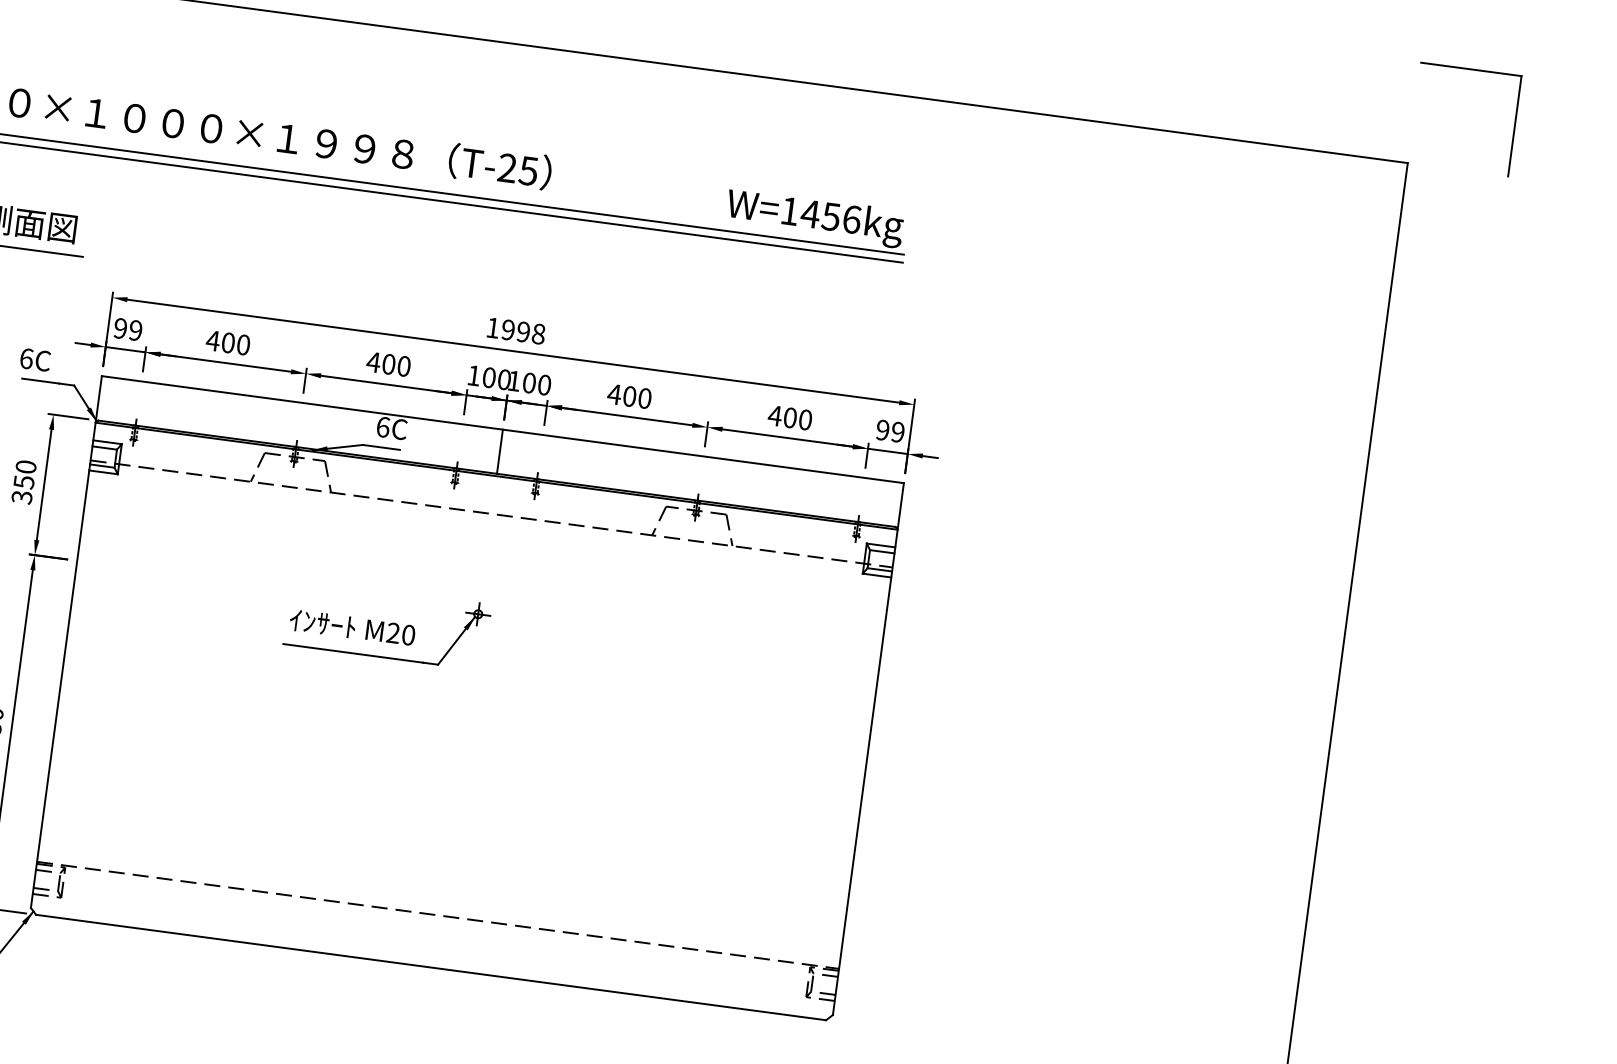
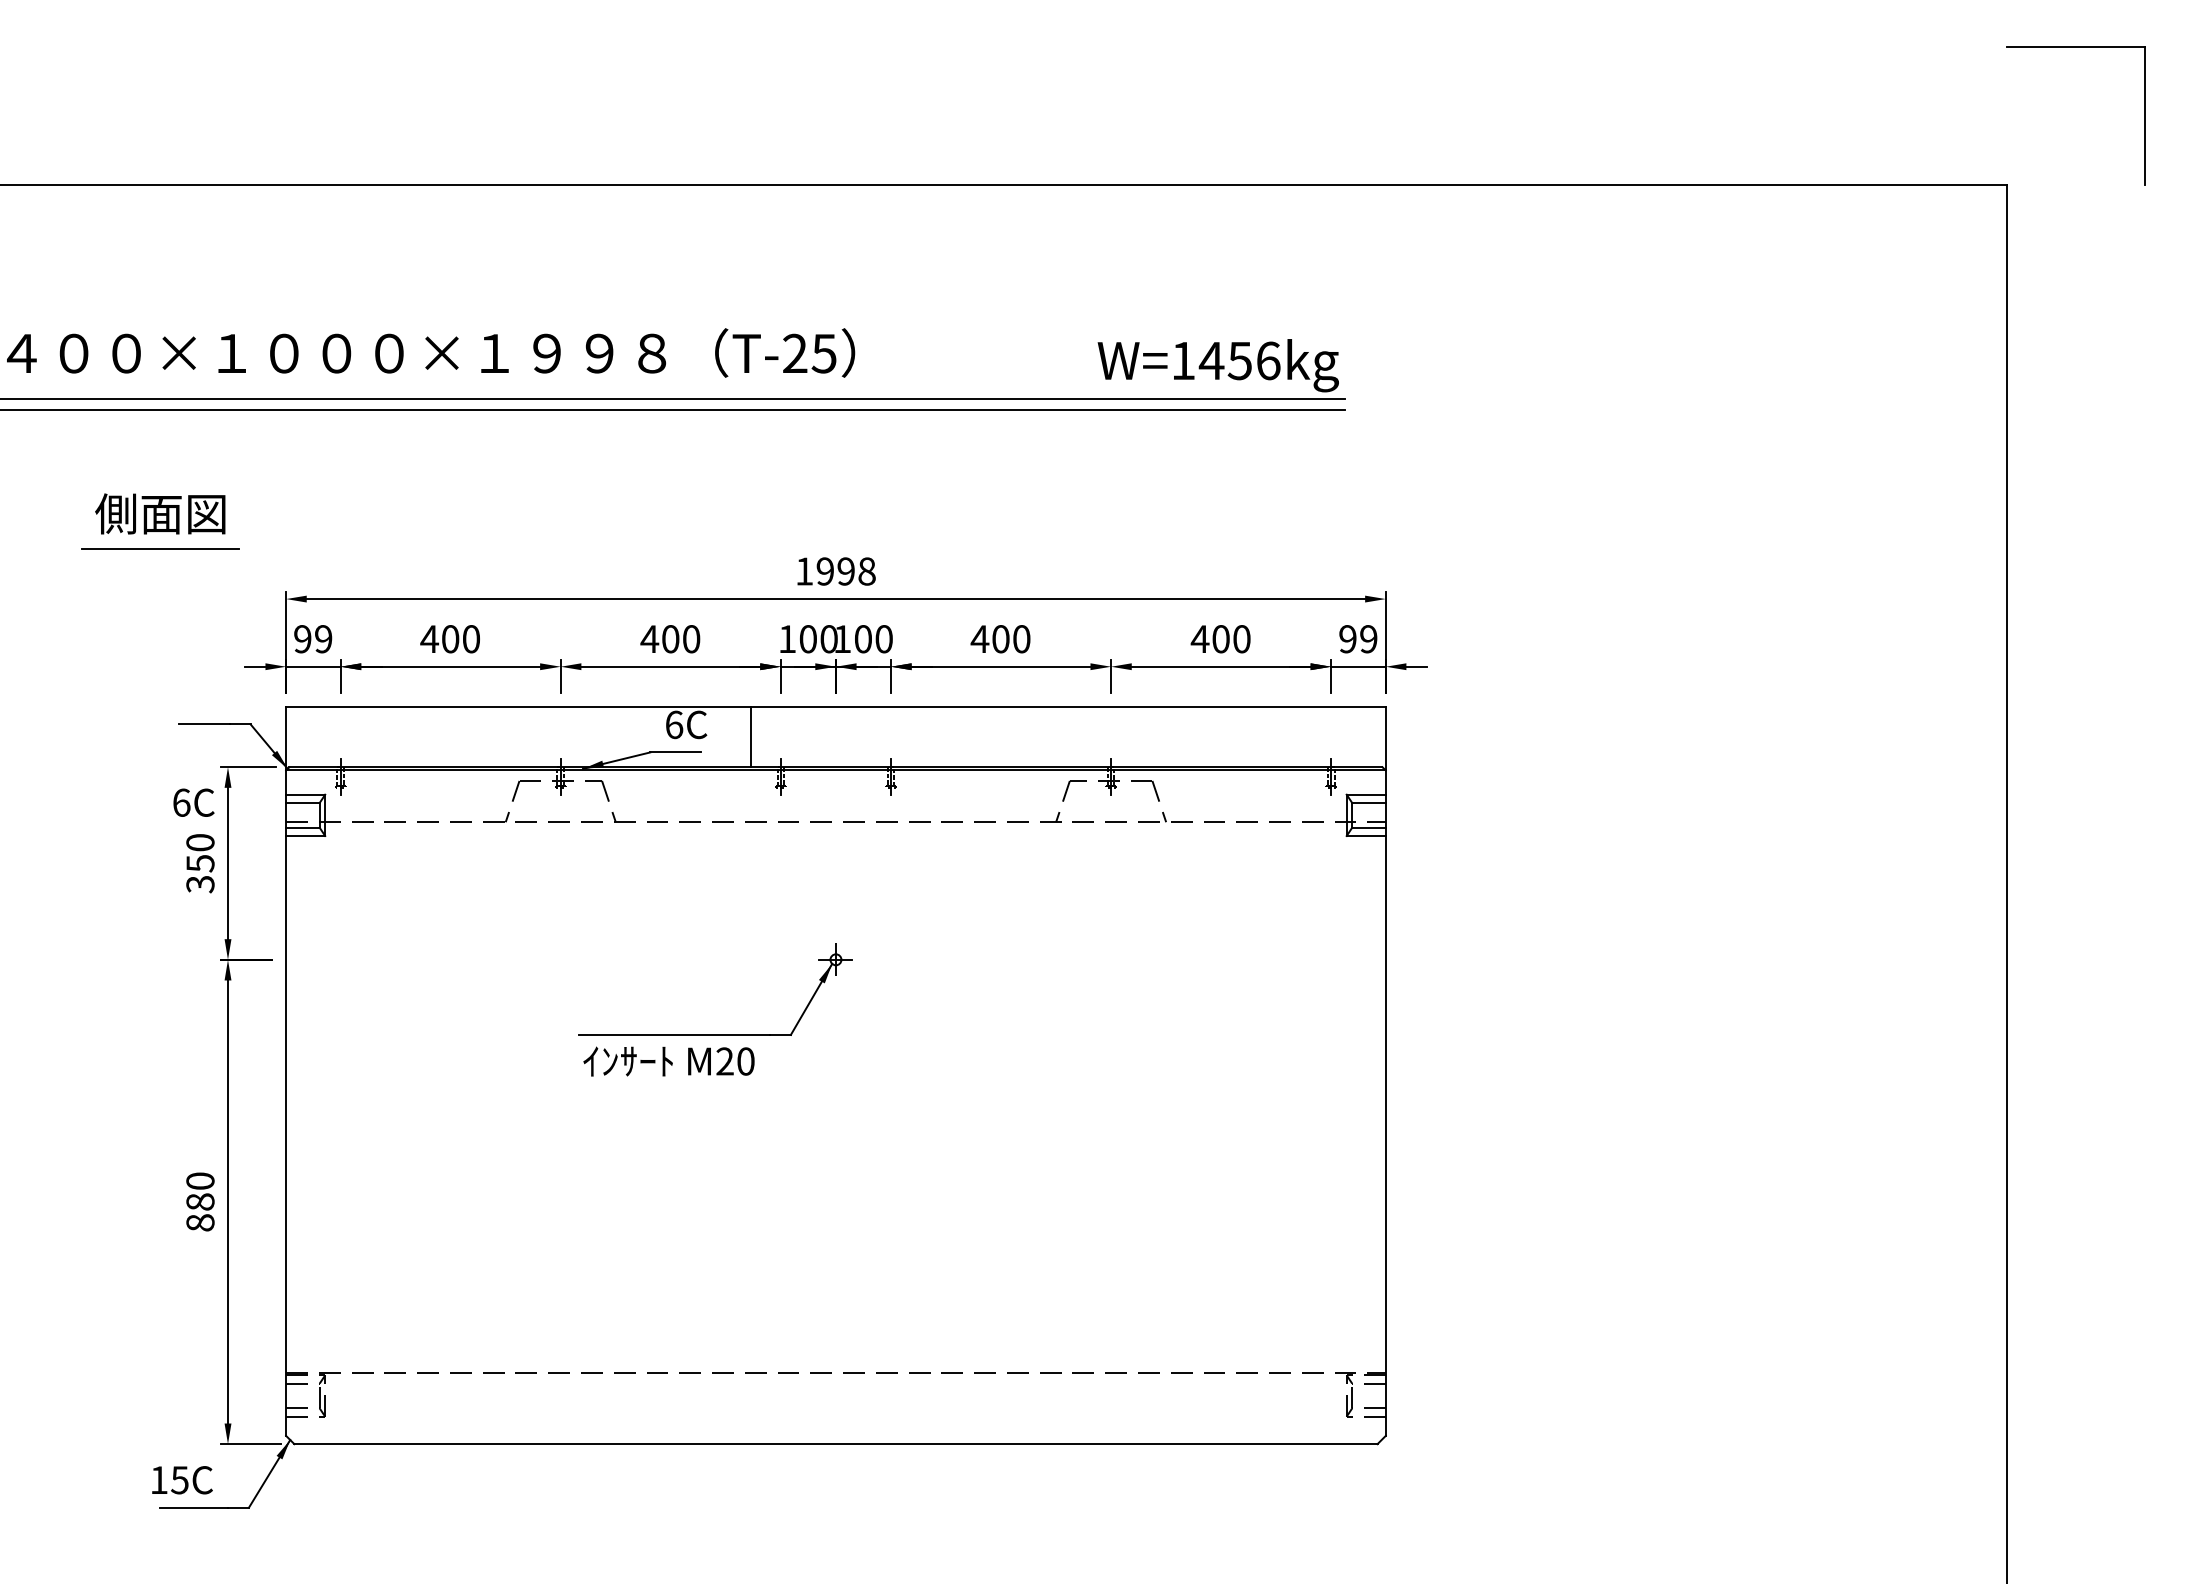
text: (35, 359) -> (193, 802), moved
line: (499, 451) -> (750, 736), moved
text: (352, 627) -> (668, 1061), moved

